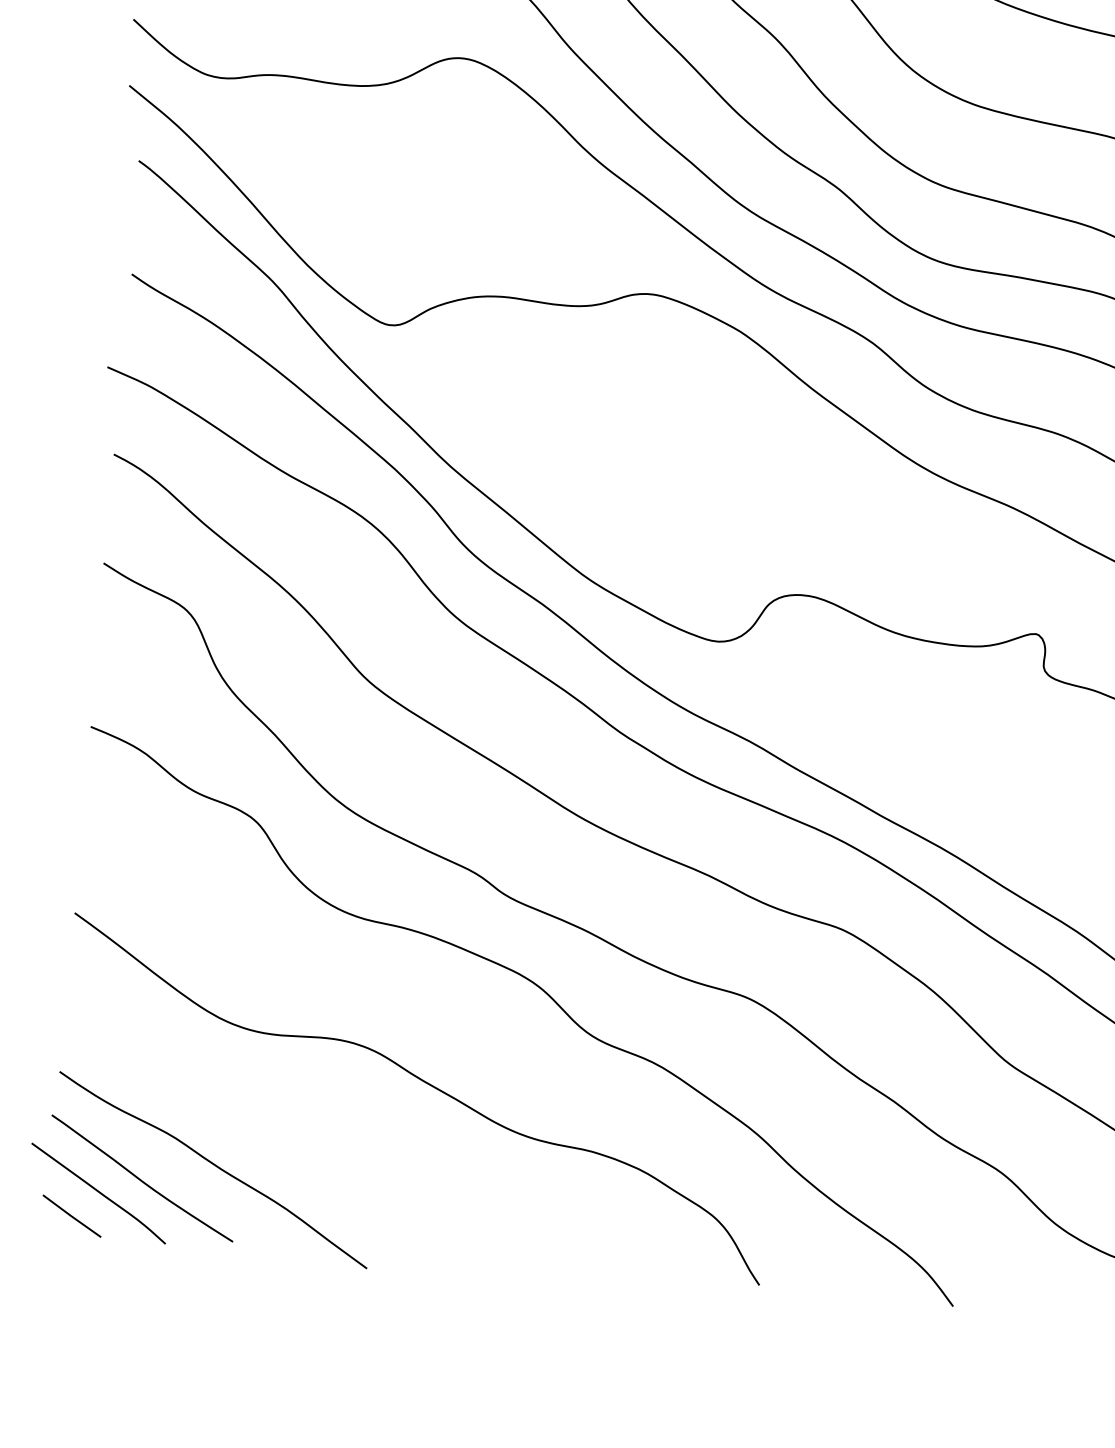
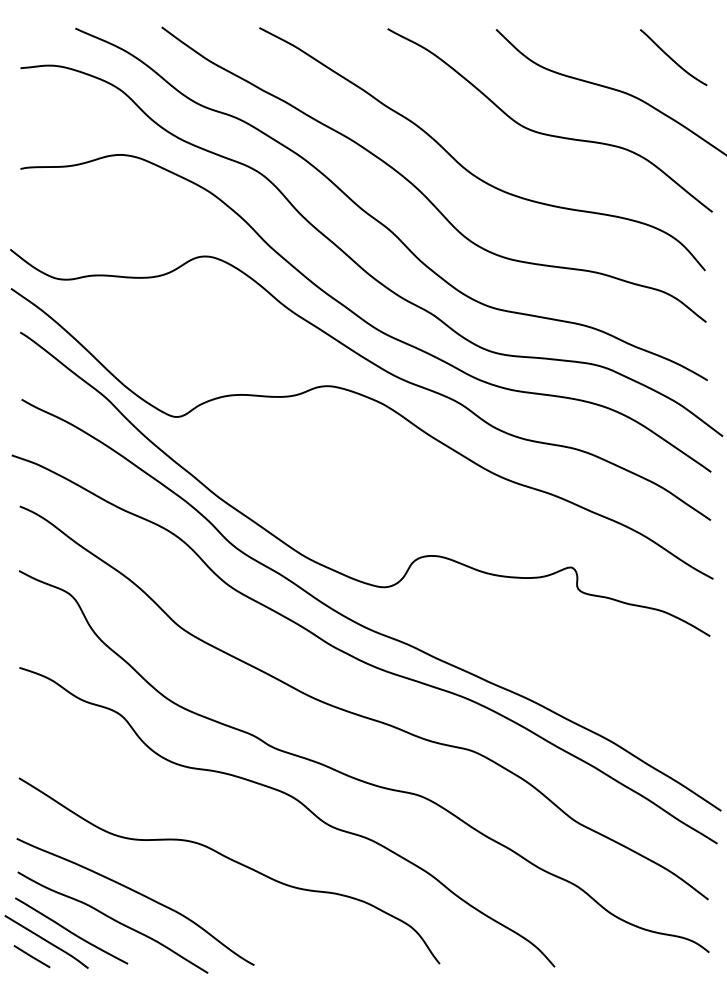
curve: (257, 1124) -> (136, 893), added

